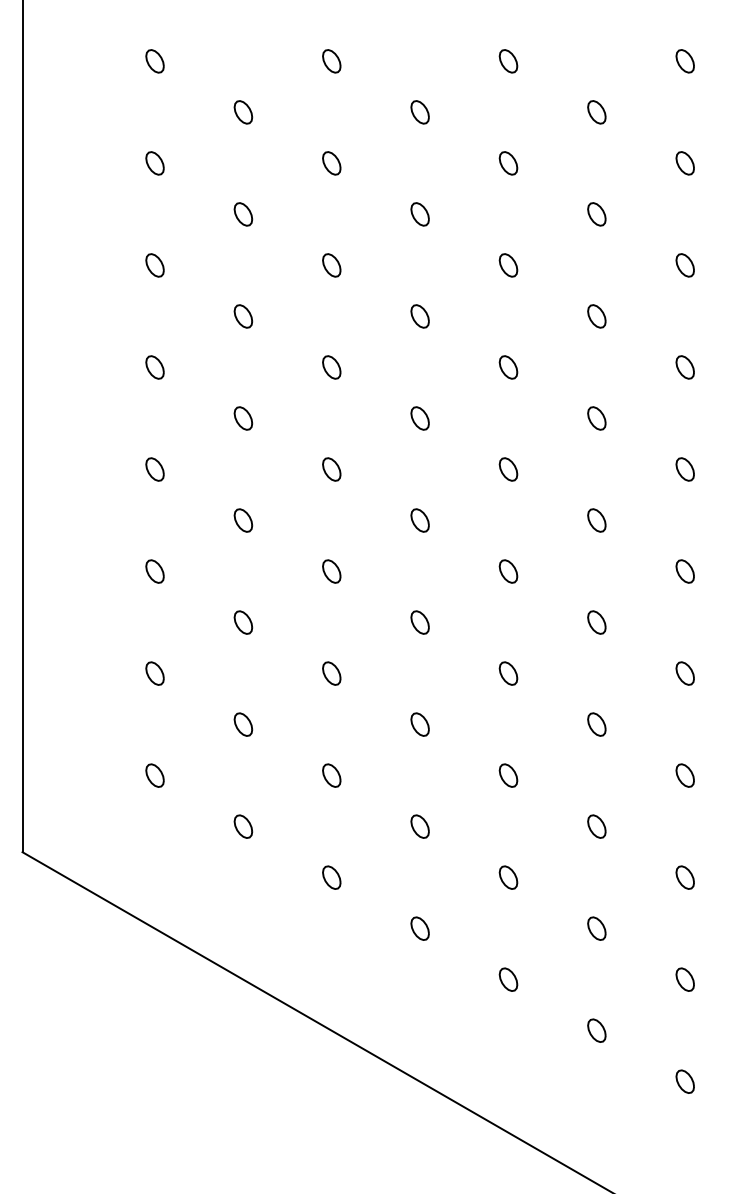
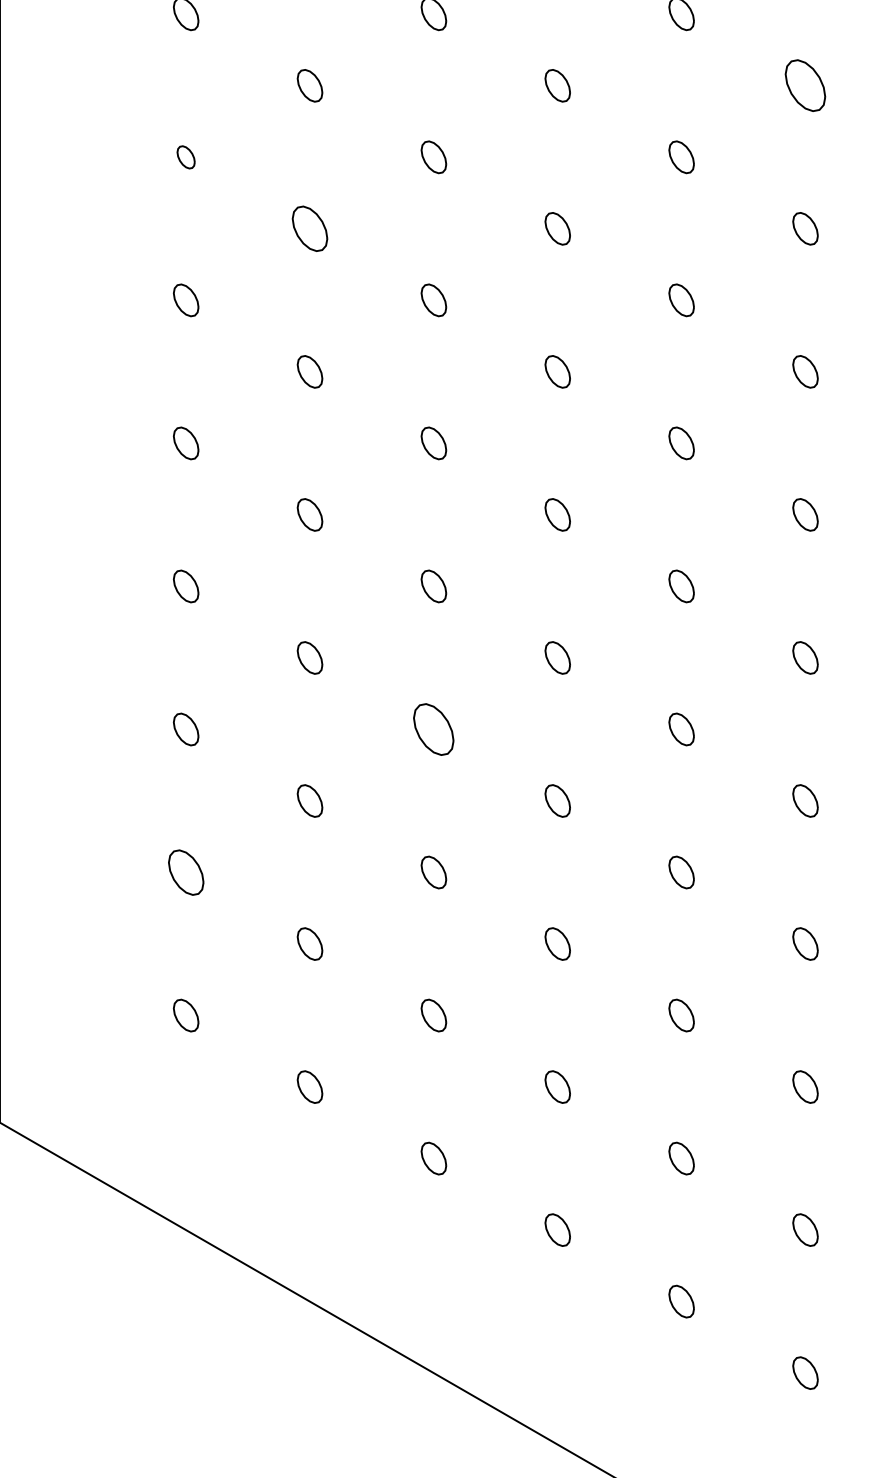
part: (596, 112) -> (804, 85), size x1.6
part: (154, 163) -> (185, 157), size x0.7
part: (243, 214) -> (310, 228), size x1.4
part: (331, 571) -> (433, 729), size x1.6
part: (154, 673) -> (185, 872), size x1.4

